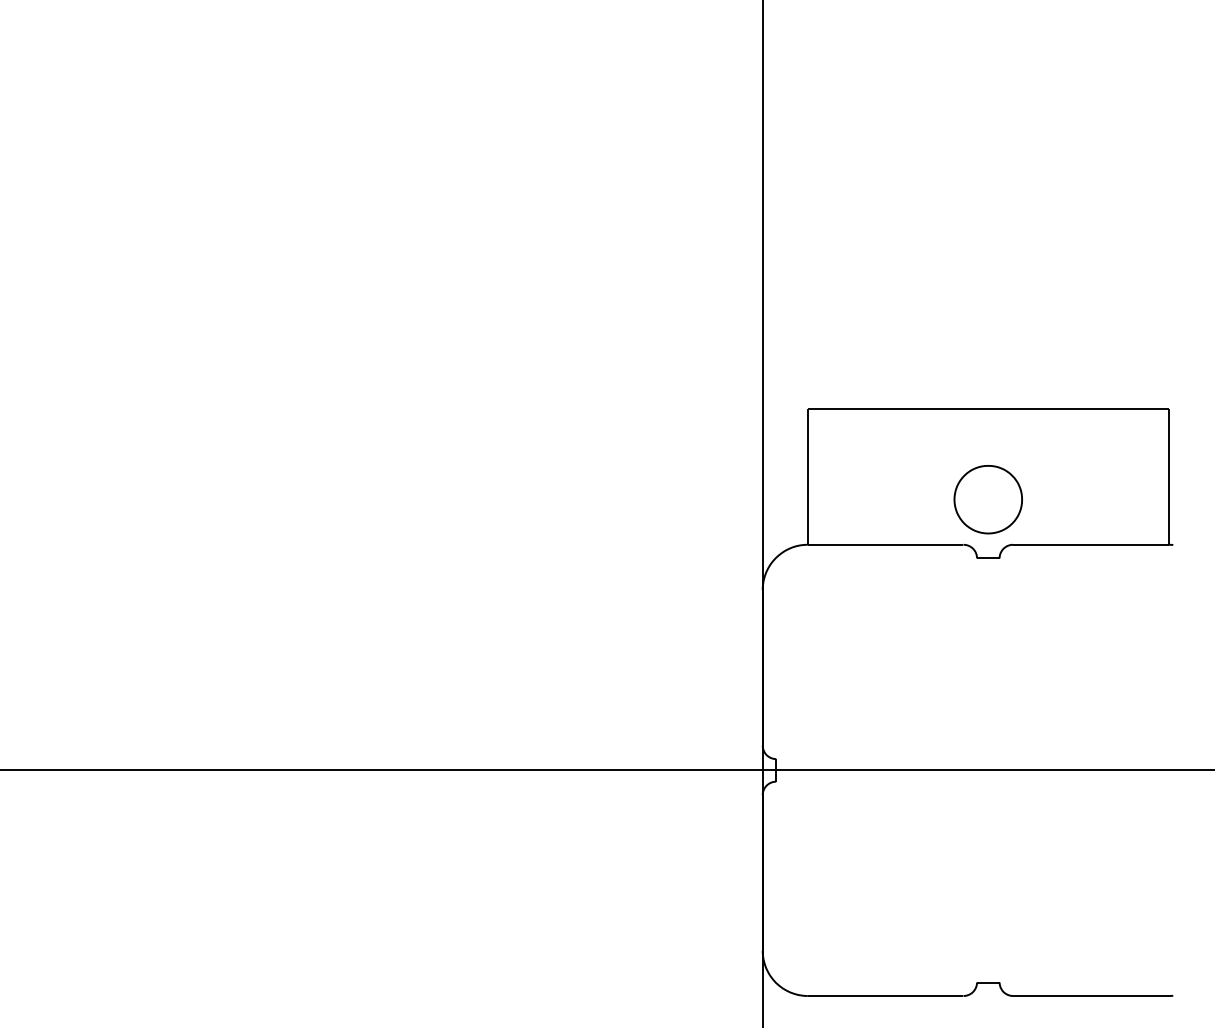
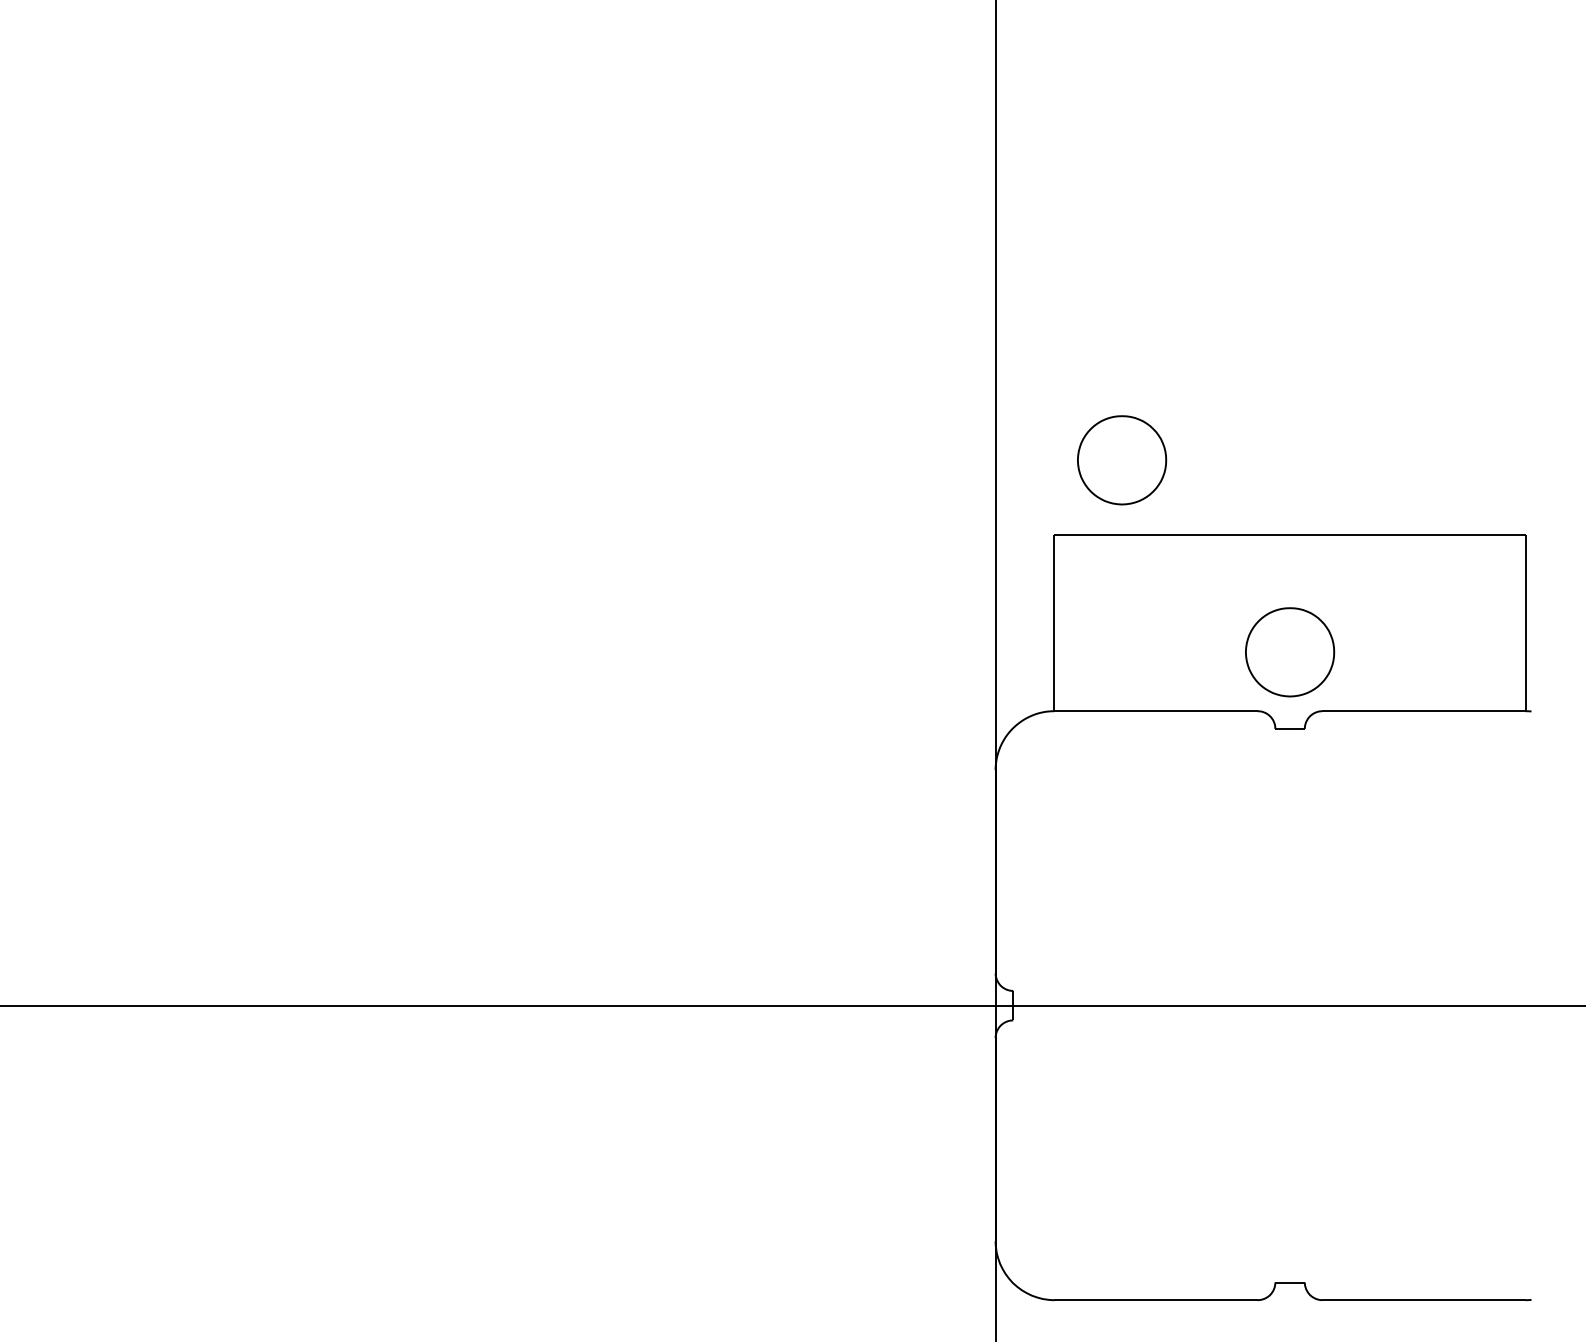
part: (859, 352) -> (1122, 460), added

